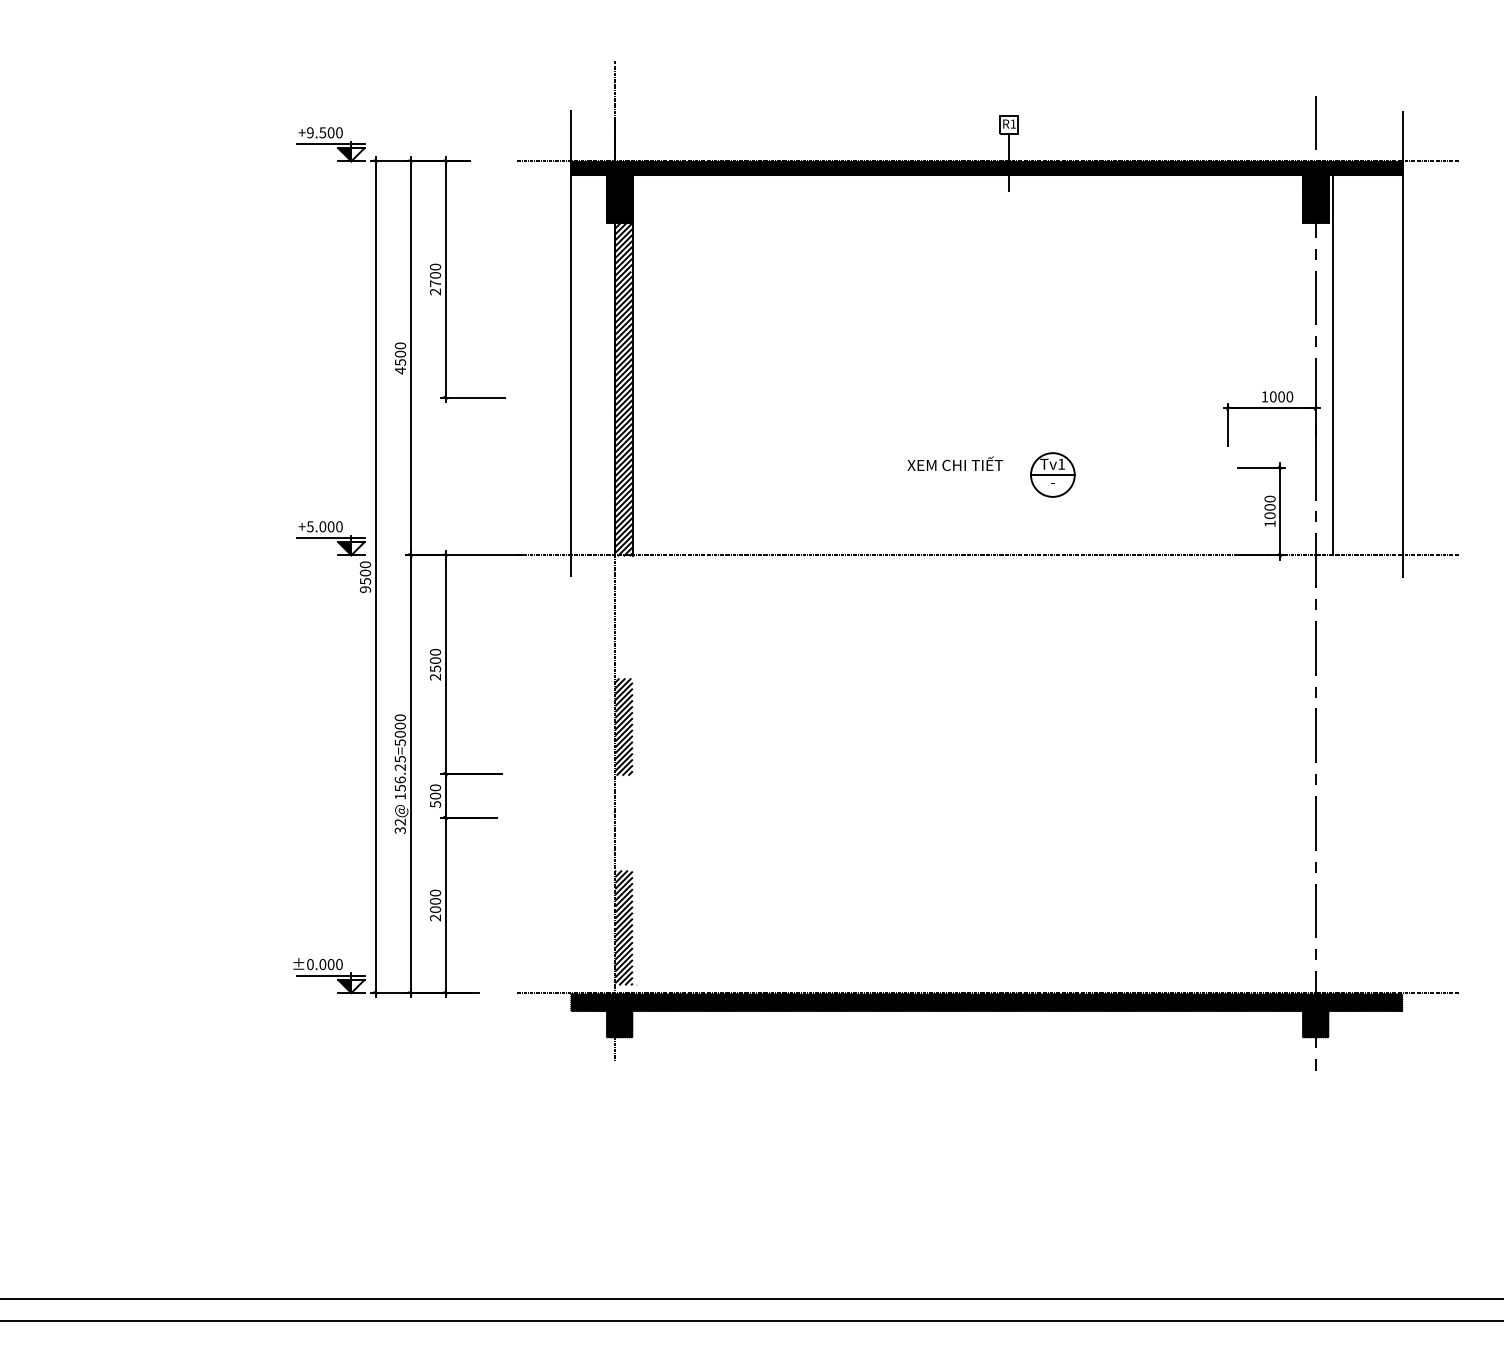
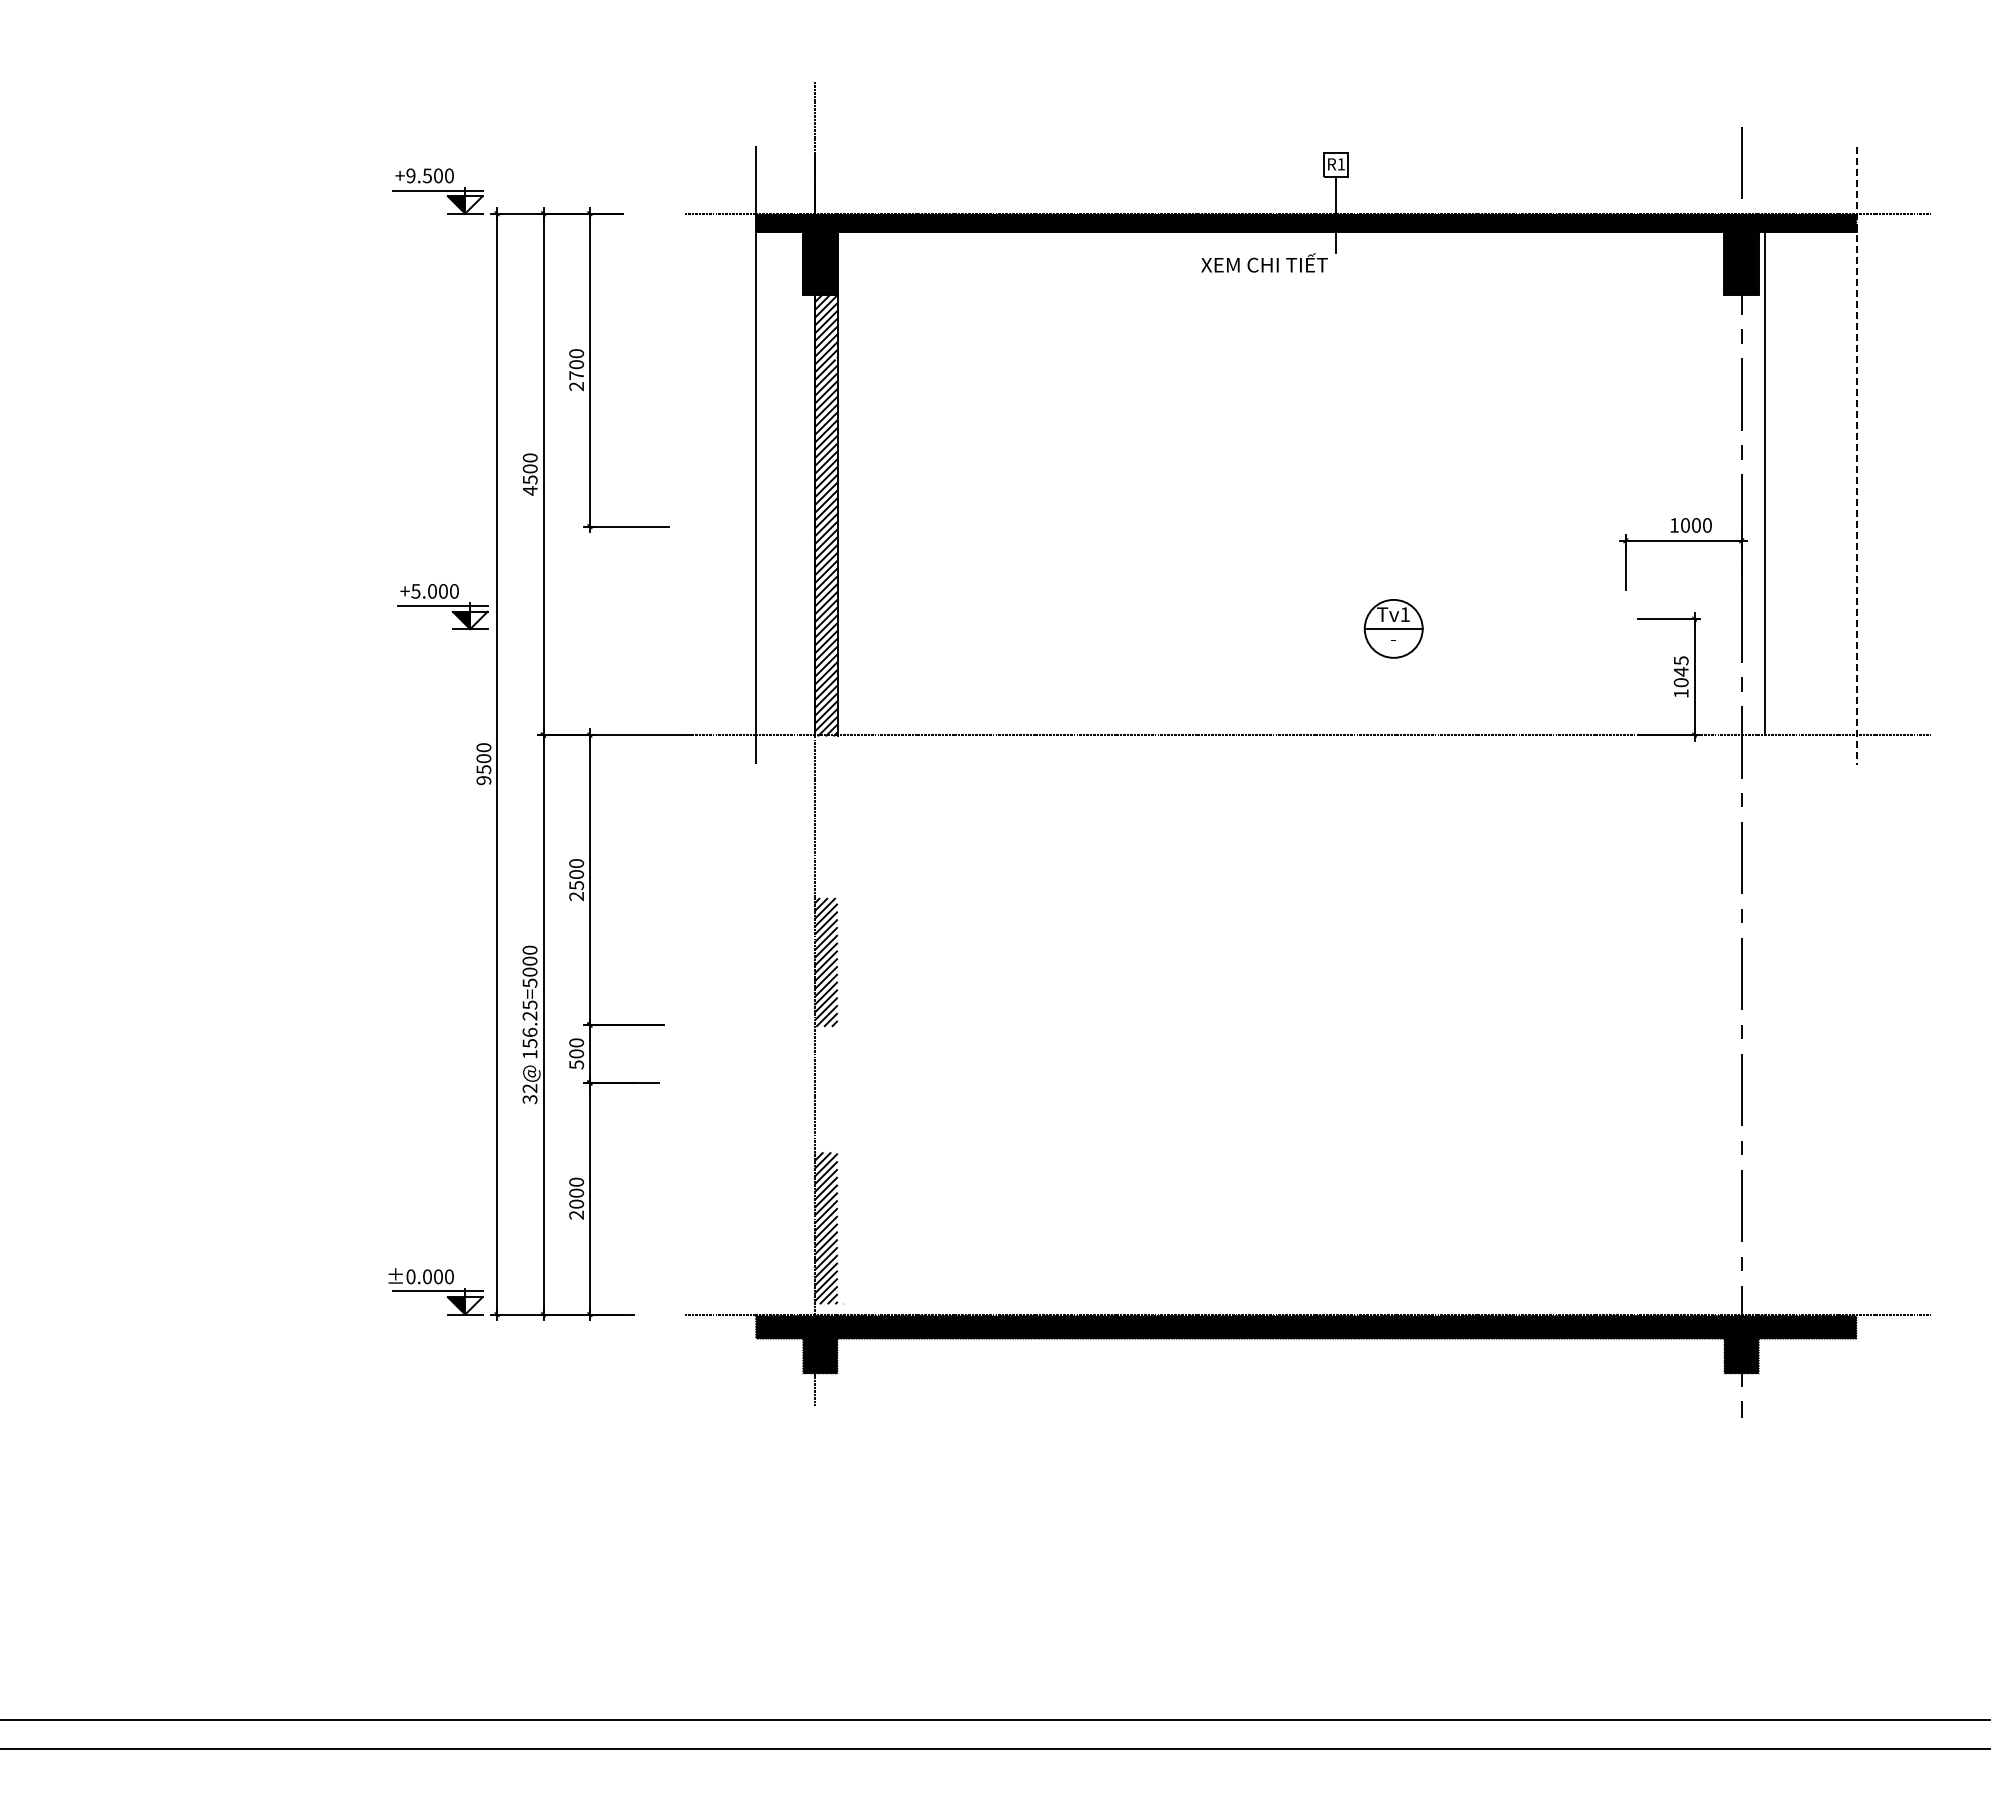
line: (1402, 344) -> (1856, 456), solid -> dashed
text: (955, 463) -> (1264, 262), moved
text: (1269, 503) -> (1680, 666), 1000 -> 1045
part: (330, 538) -> (442, 607), moved

